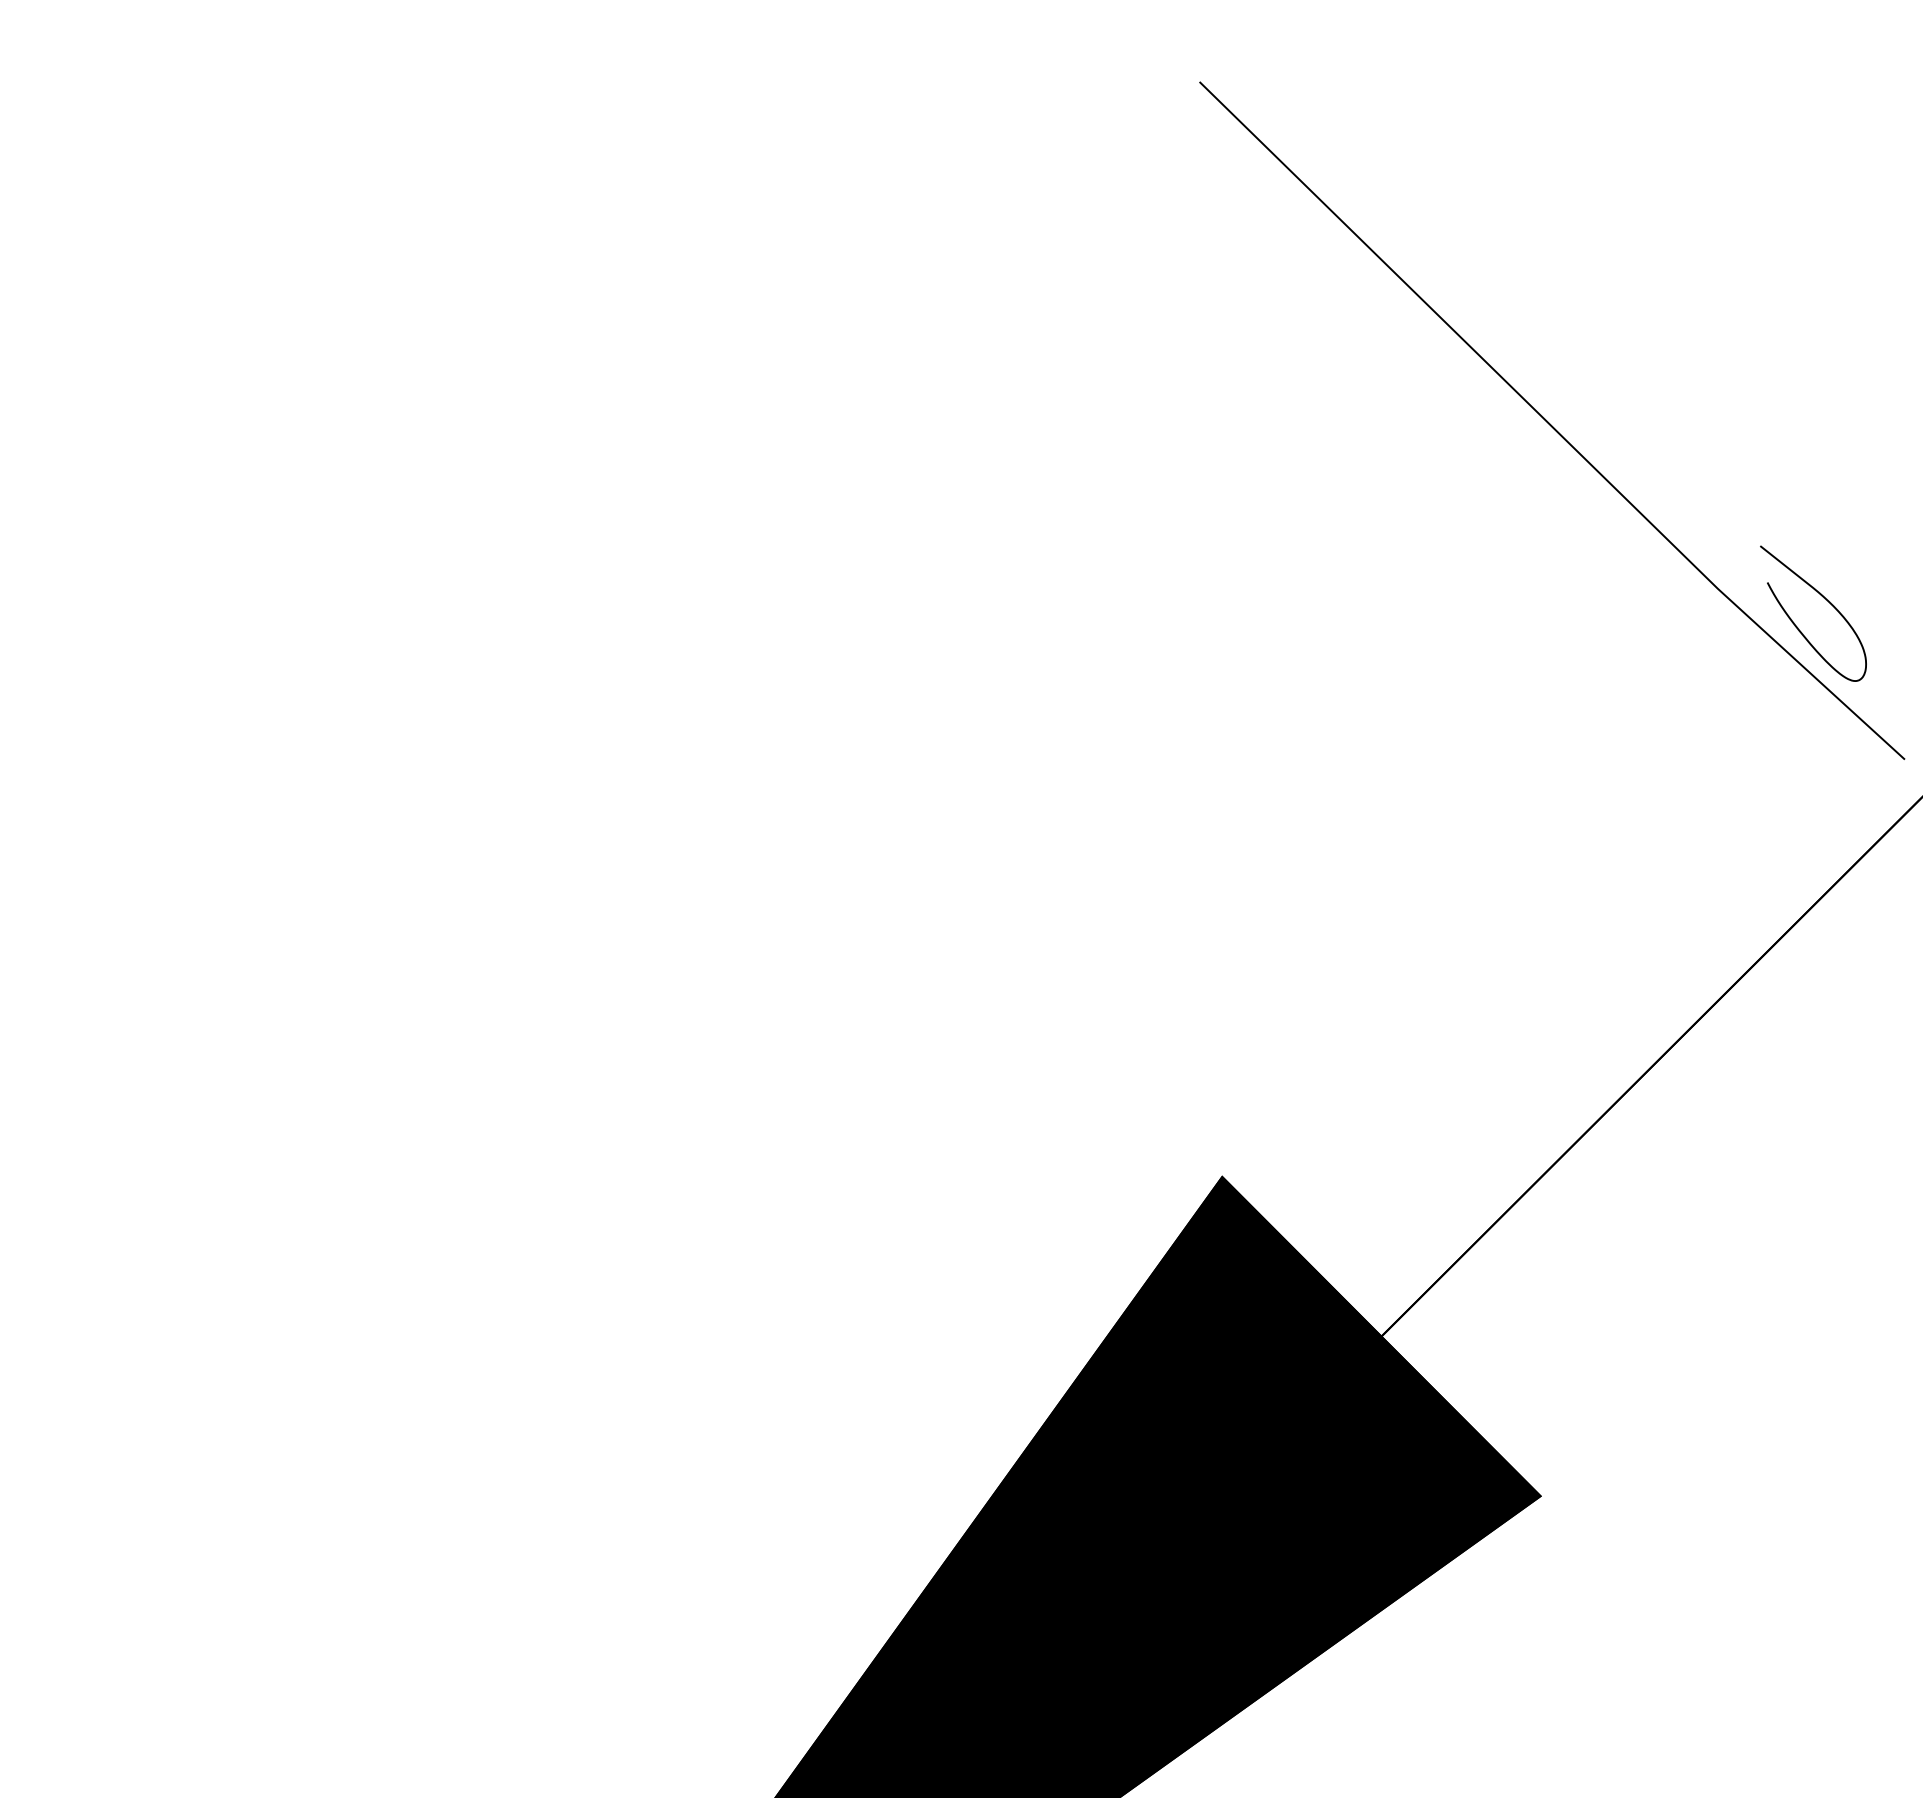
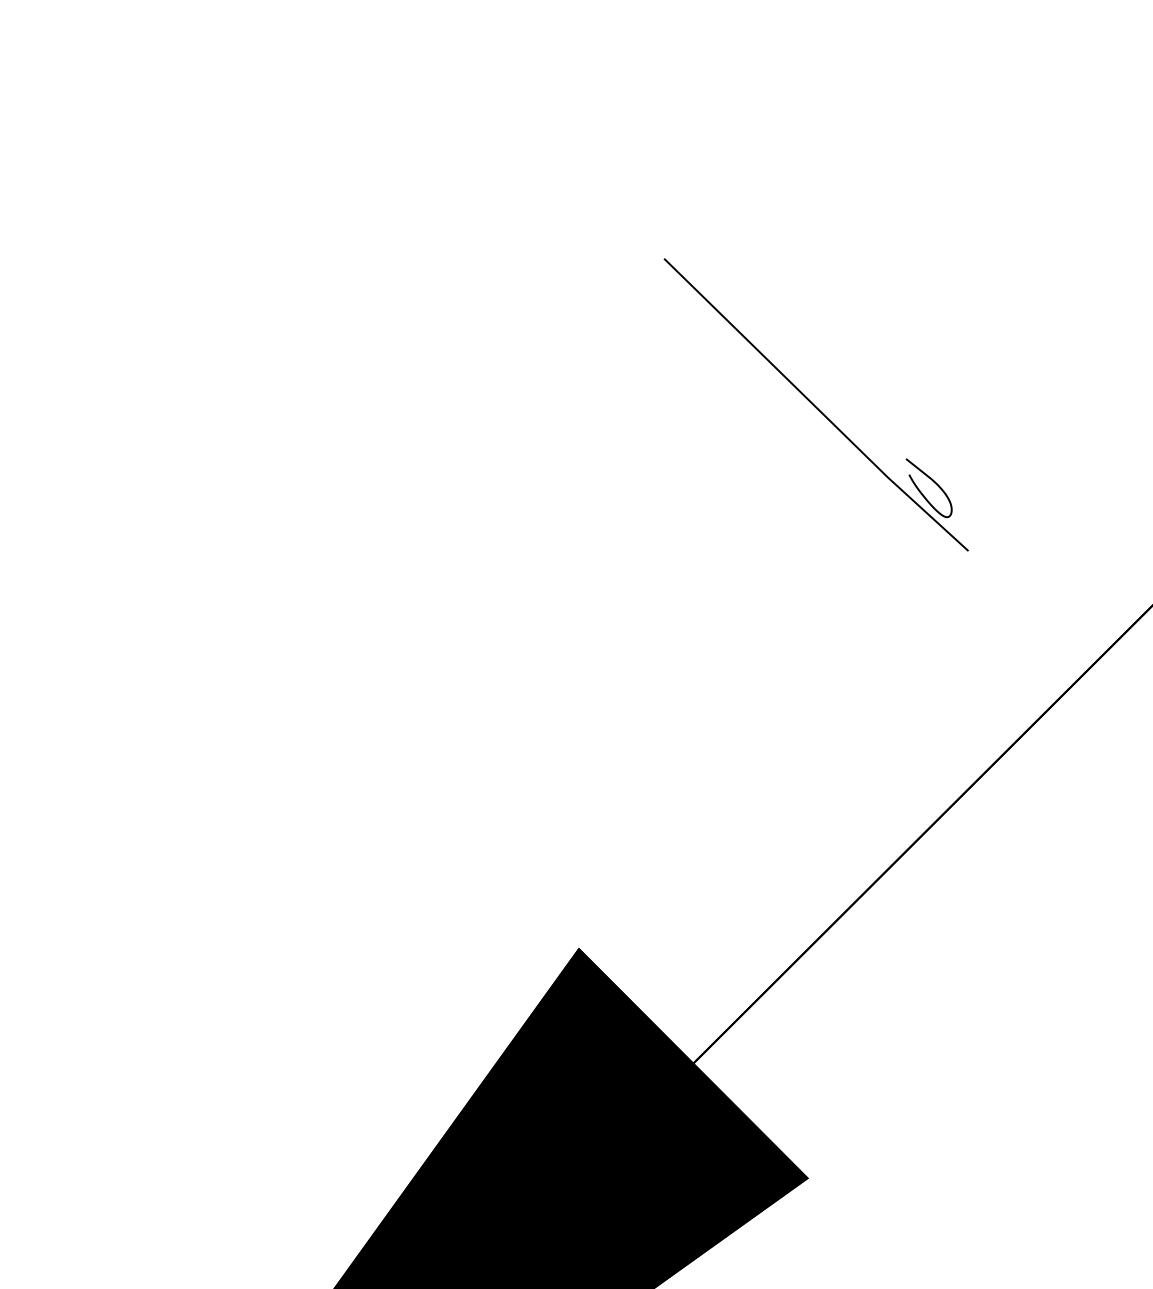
part: (1552, 420) -> (816, 404), size x0.6

